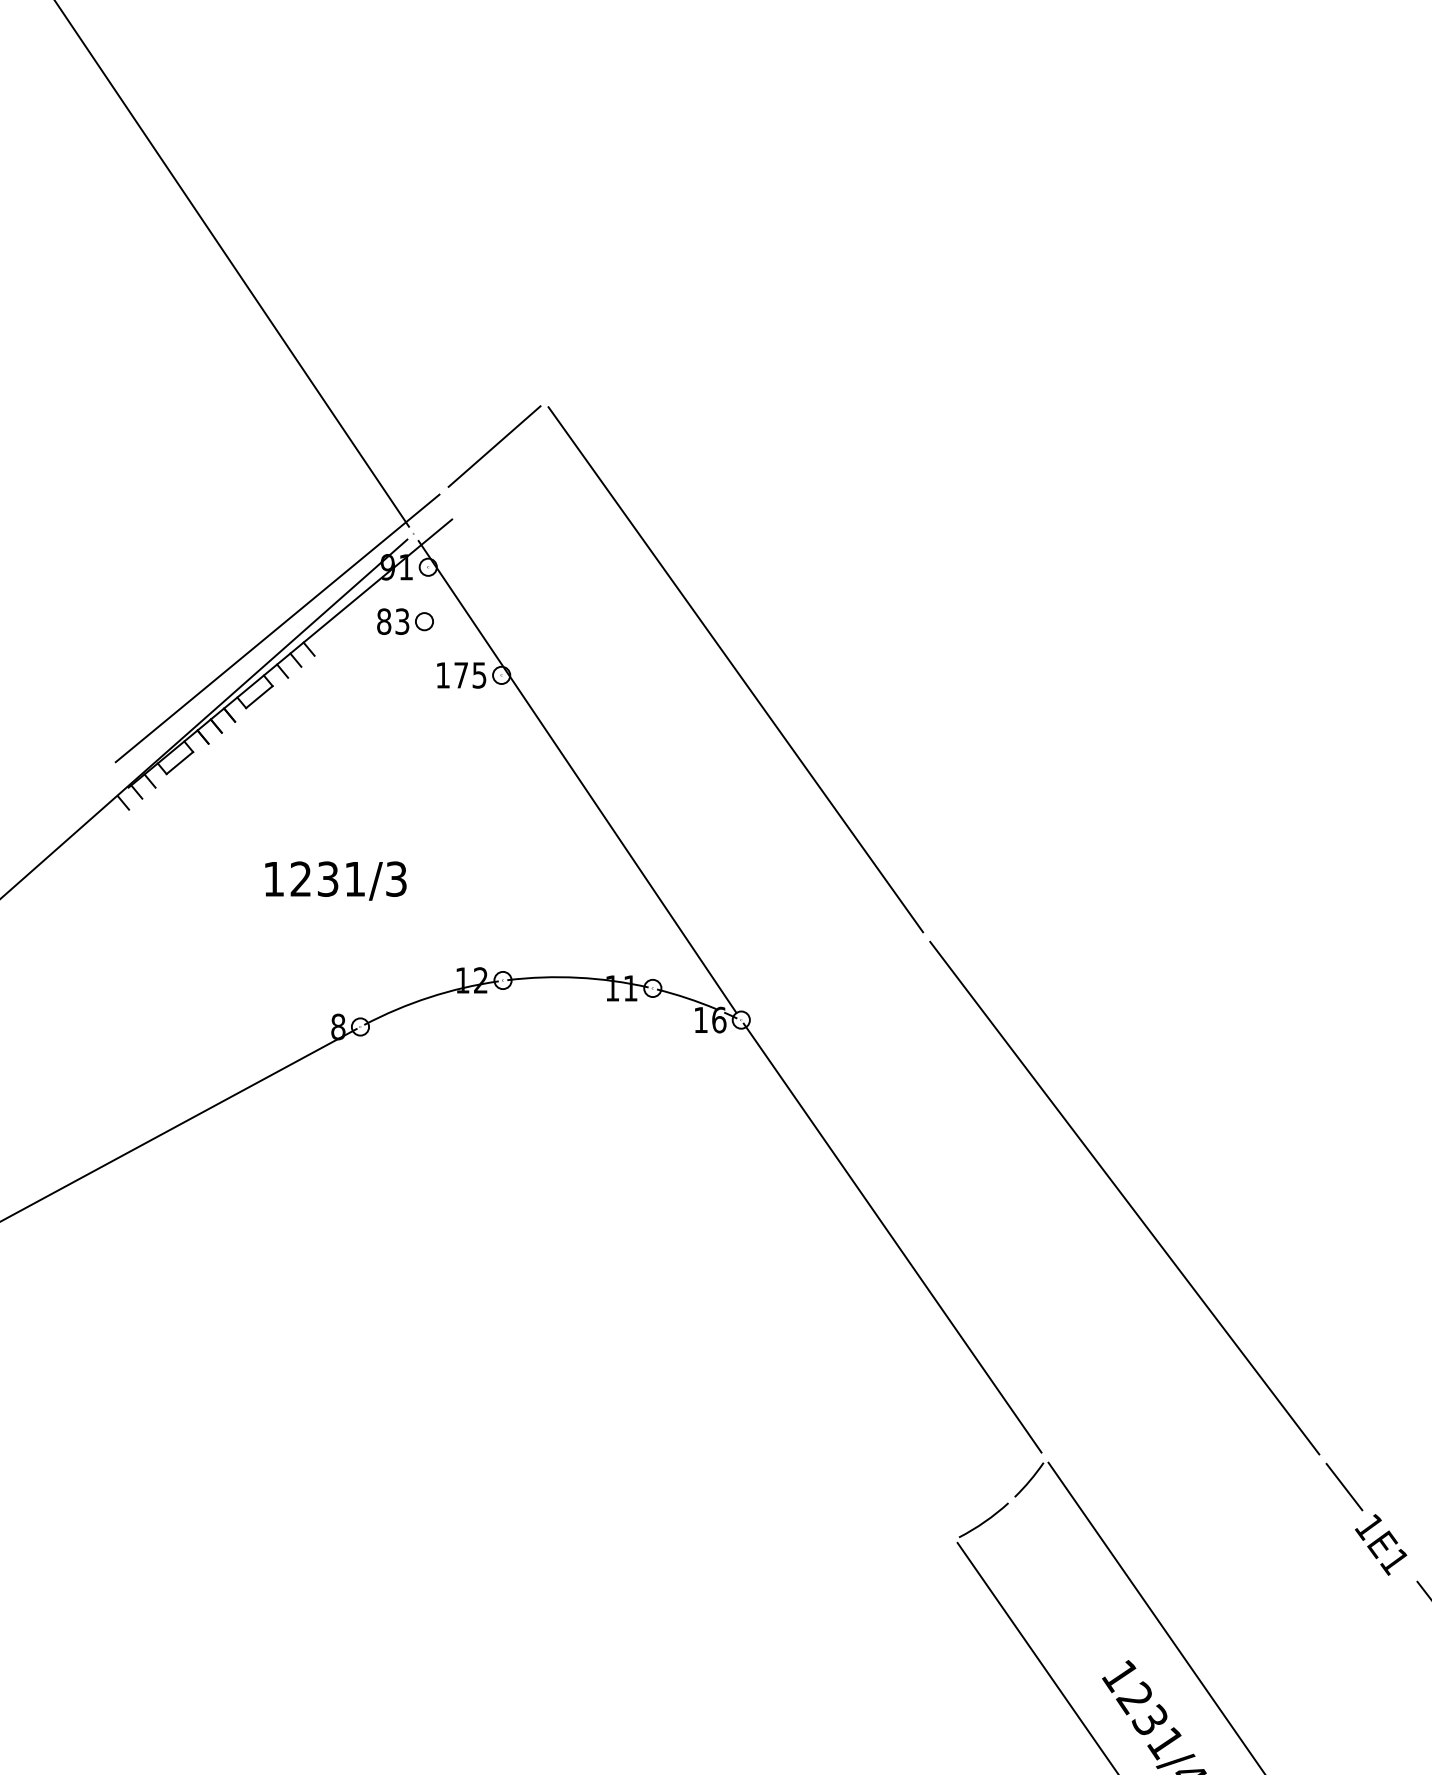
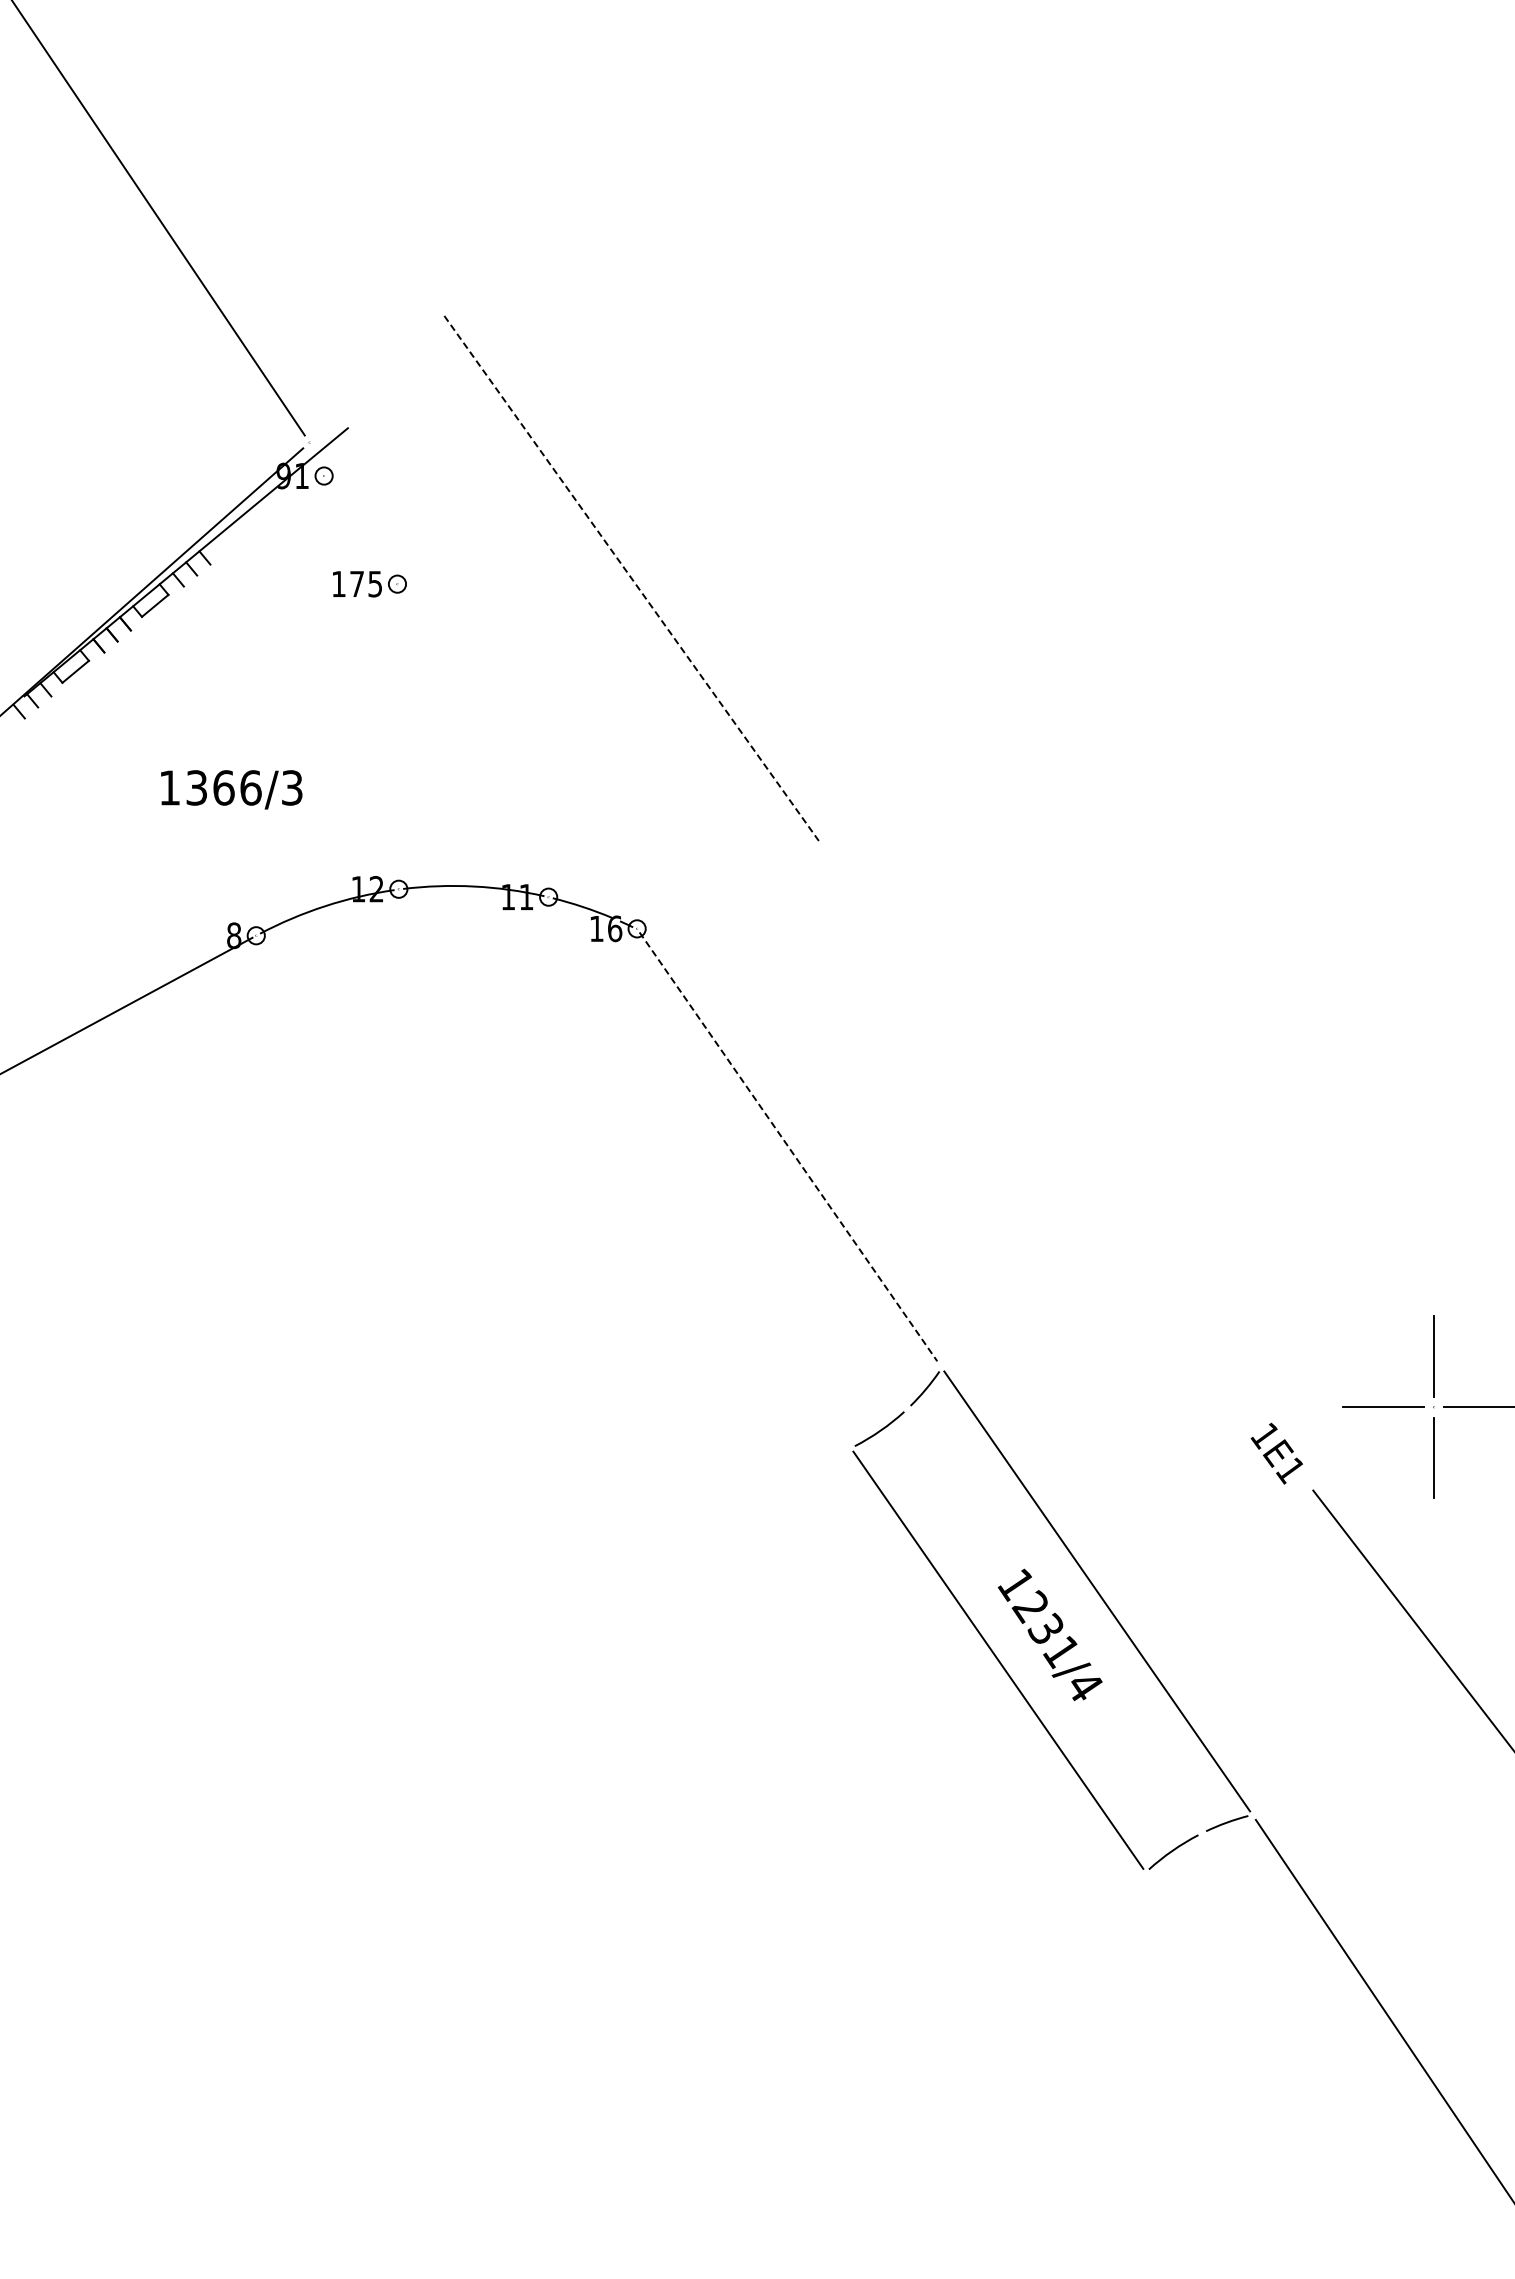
line: (494, 446) -> (390, 355), removed
part: (405, 621) -> (301, 530), removed
line: (277, 627) -> (173, 536), removed
line: (735, 669) -> (631, 578), solid -> dashed
line: (577, 776) -> (473, 685), removed
text: (327, 878) -> (223, 787), 1231/3 -> 1366/3
line: (1124, 1197) -> (1020, 1106), removed
line: (892, 1238) -> (788, 1147), solid -> dashed
line: (1344, 1486) -> (1240, 1395), removed

